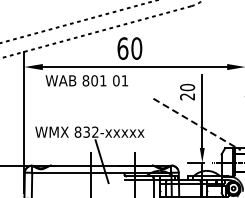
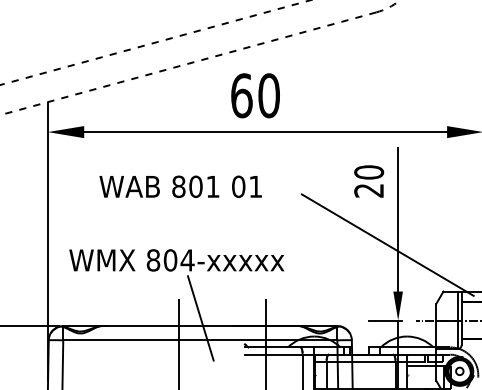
text: (86, 80) -> (179, 186), moved
line: (197, 124) -> (388, 245), dashed -> solid
text: (90, 131) -> (177, 258), 832-xxxxx -> 804-xxxxx

